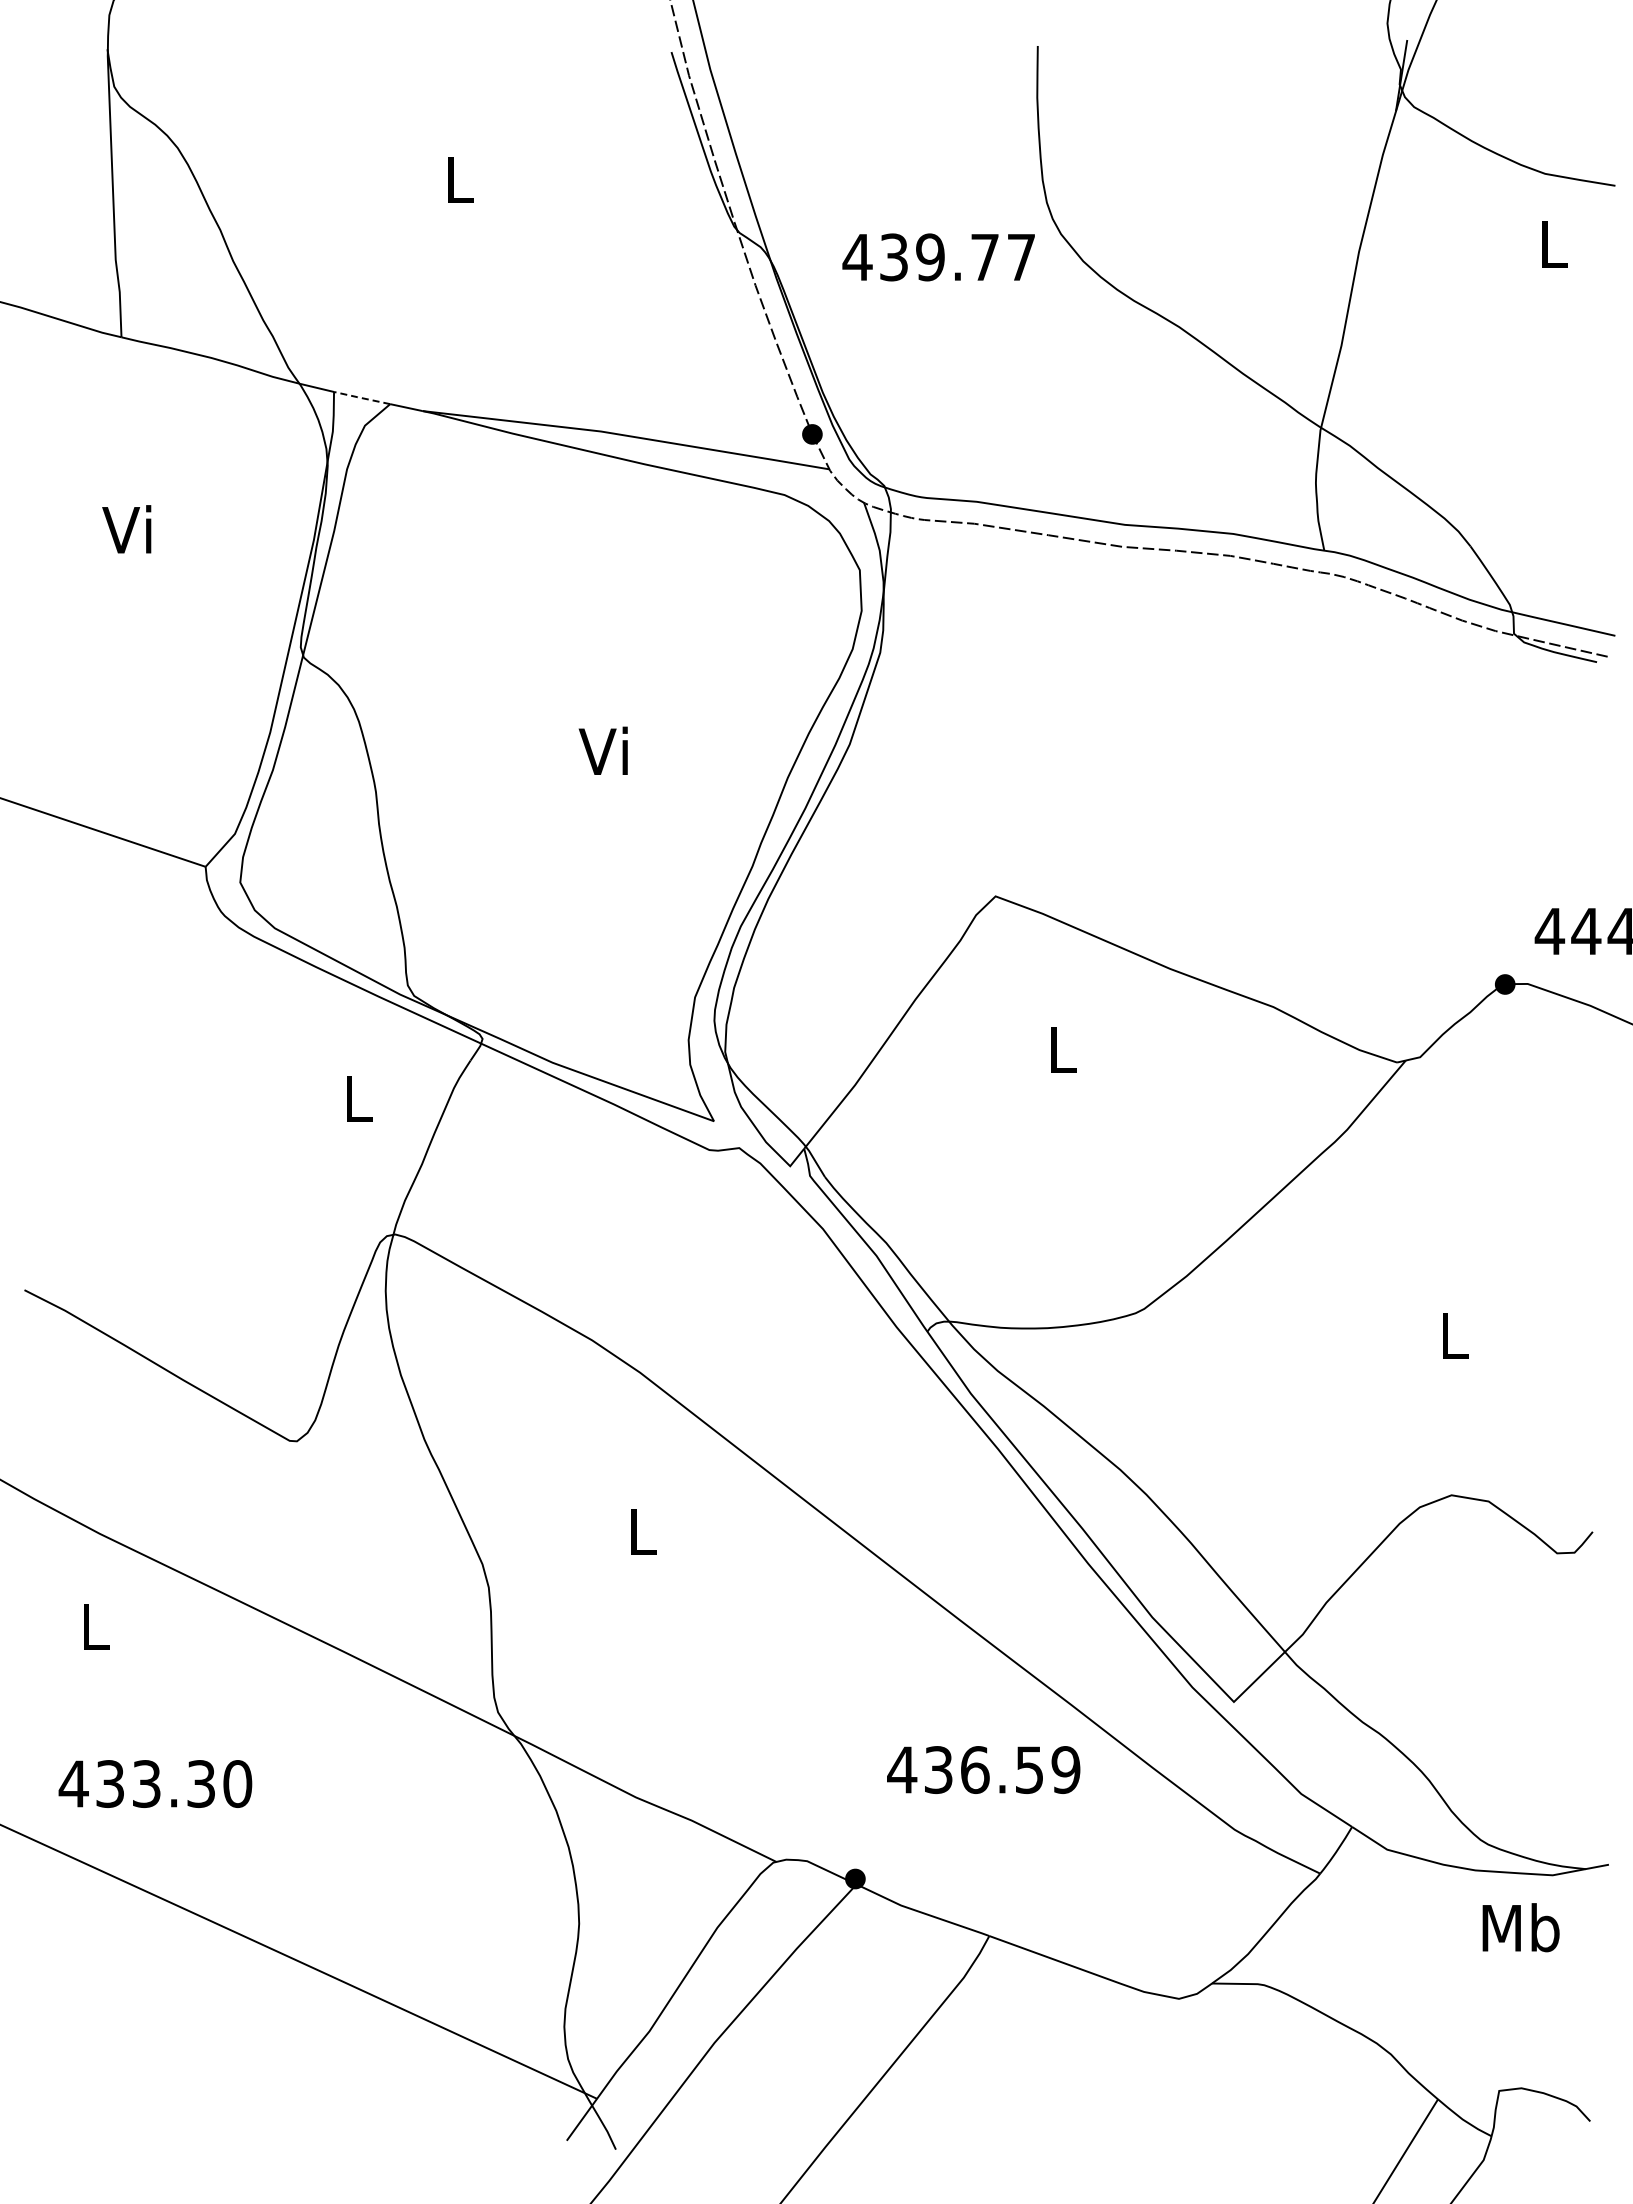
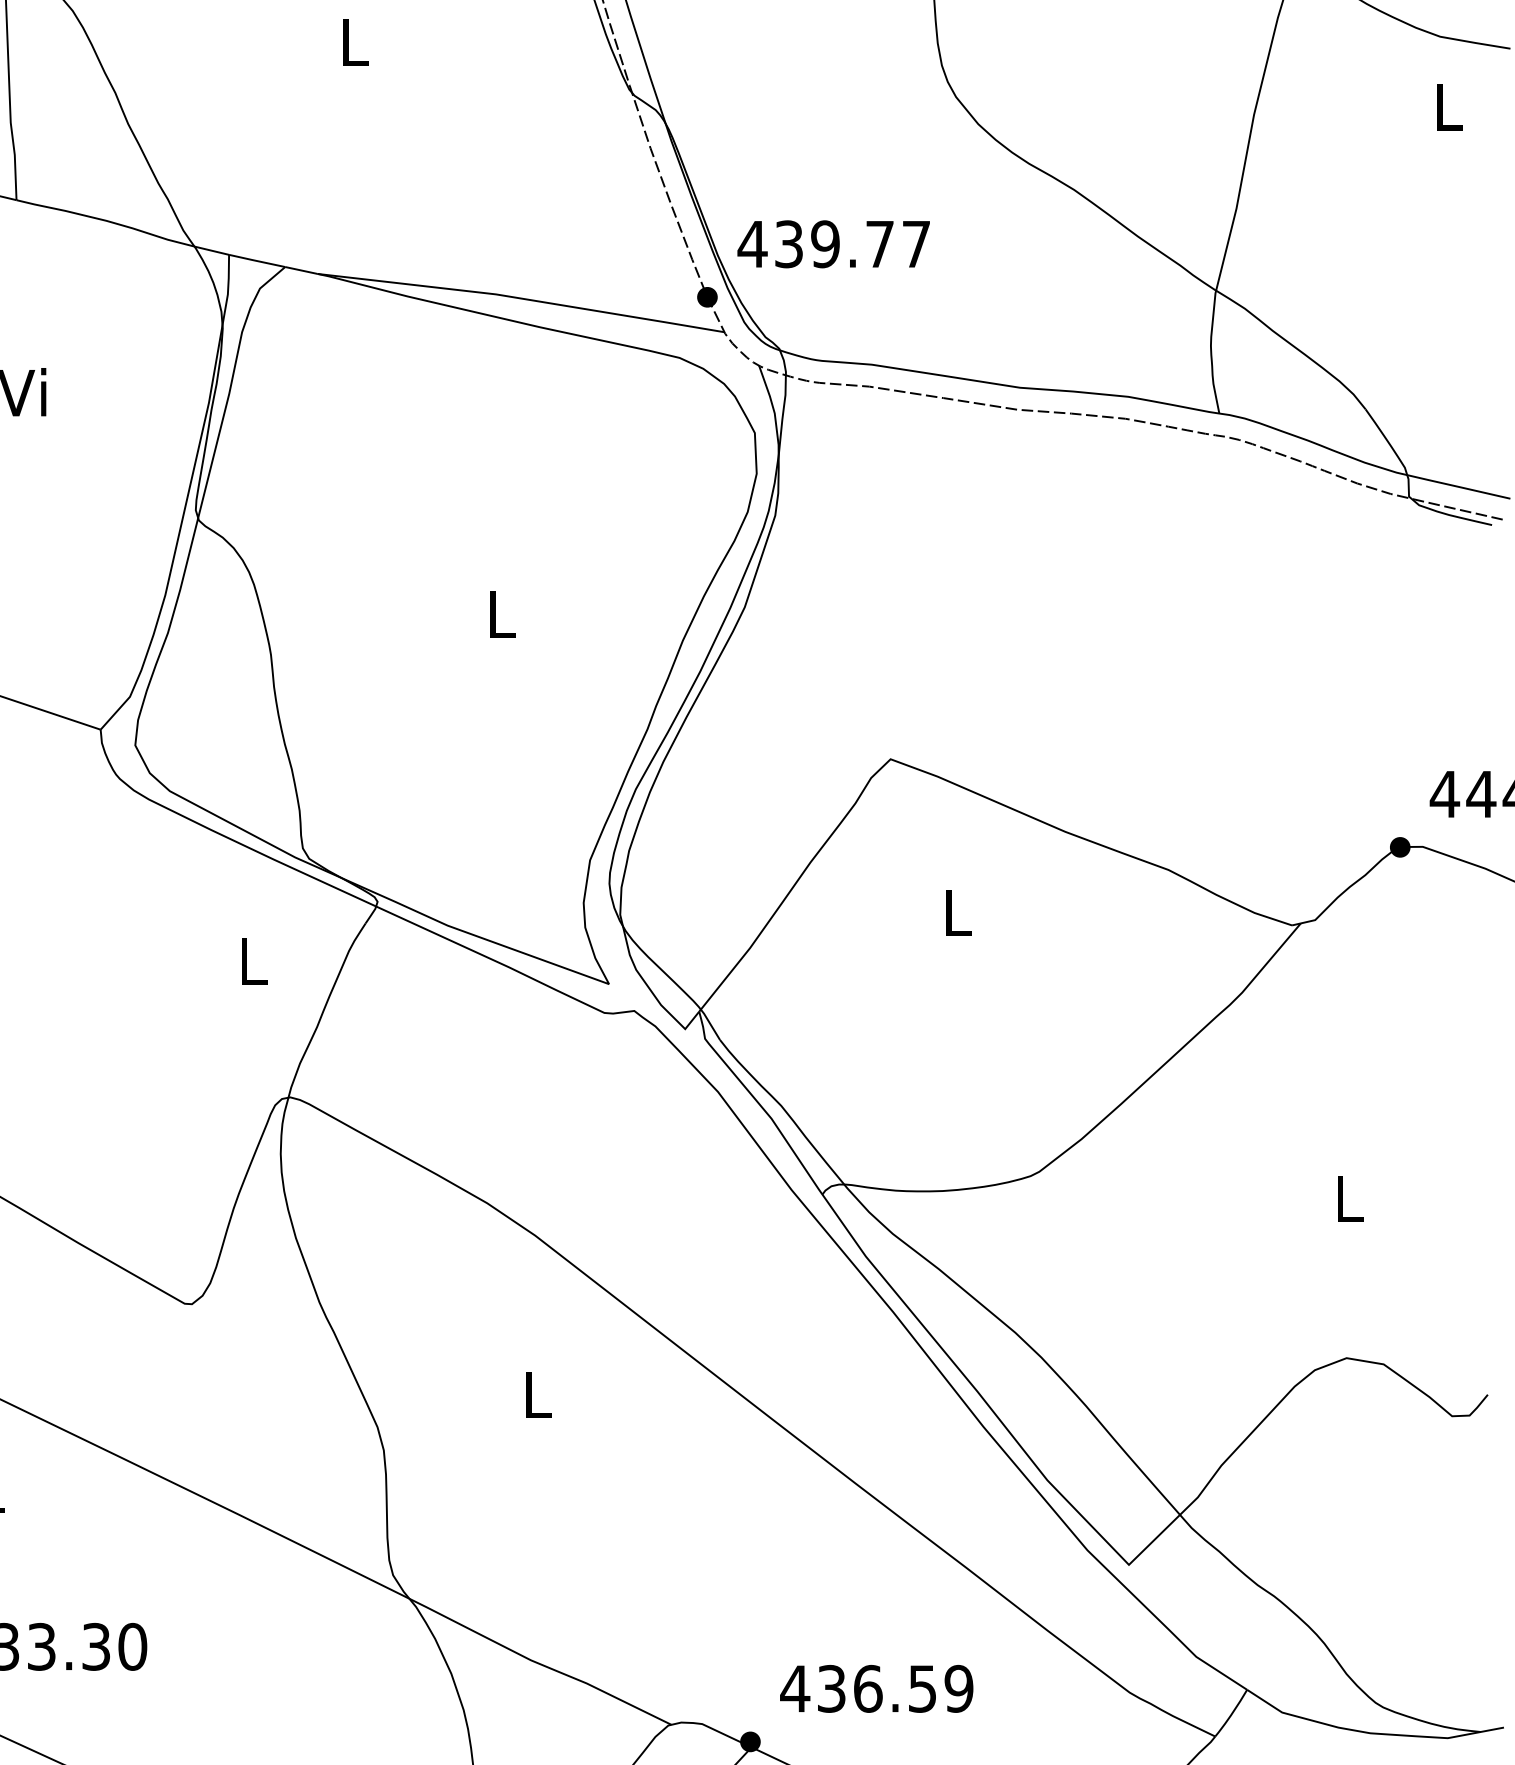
text: (938, 257) -> (833, 244), moved
line: (361, 398) -> (256, 261), dashed -> solid
text: (602, 750) -> (497, 613), Vi -> L
text: (983, 1769) -> (876, 1688), moved

